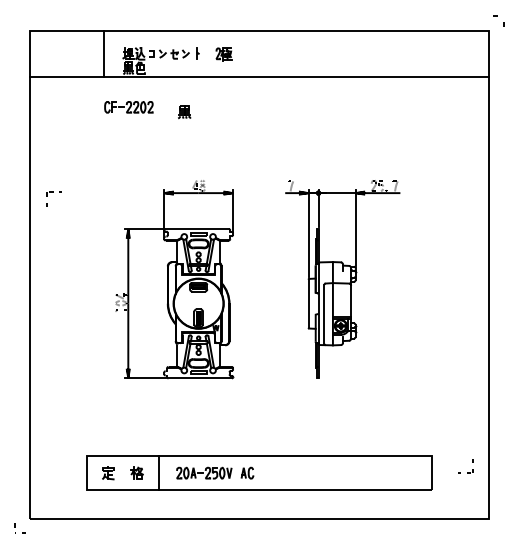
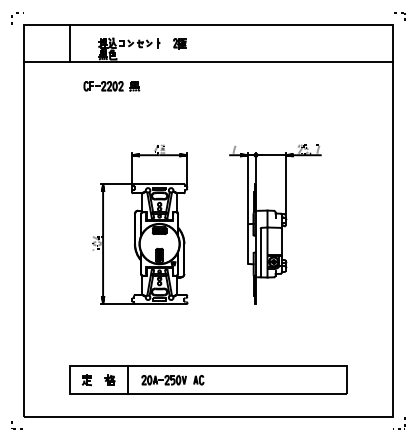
line: (104, 53) -> (70, 43), moved
part: (184, 112) -> (134, 86), moved
line: (53, 192) -> (17, 13), moved
line: (467, 472) -> (400, 427), moved

